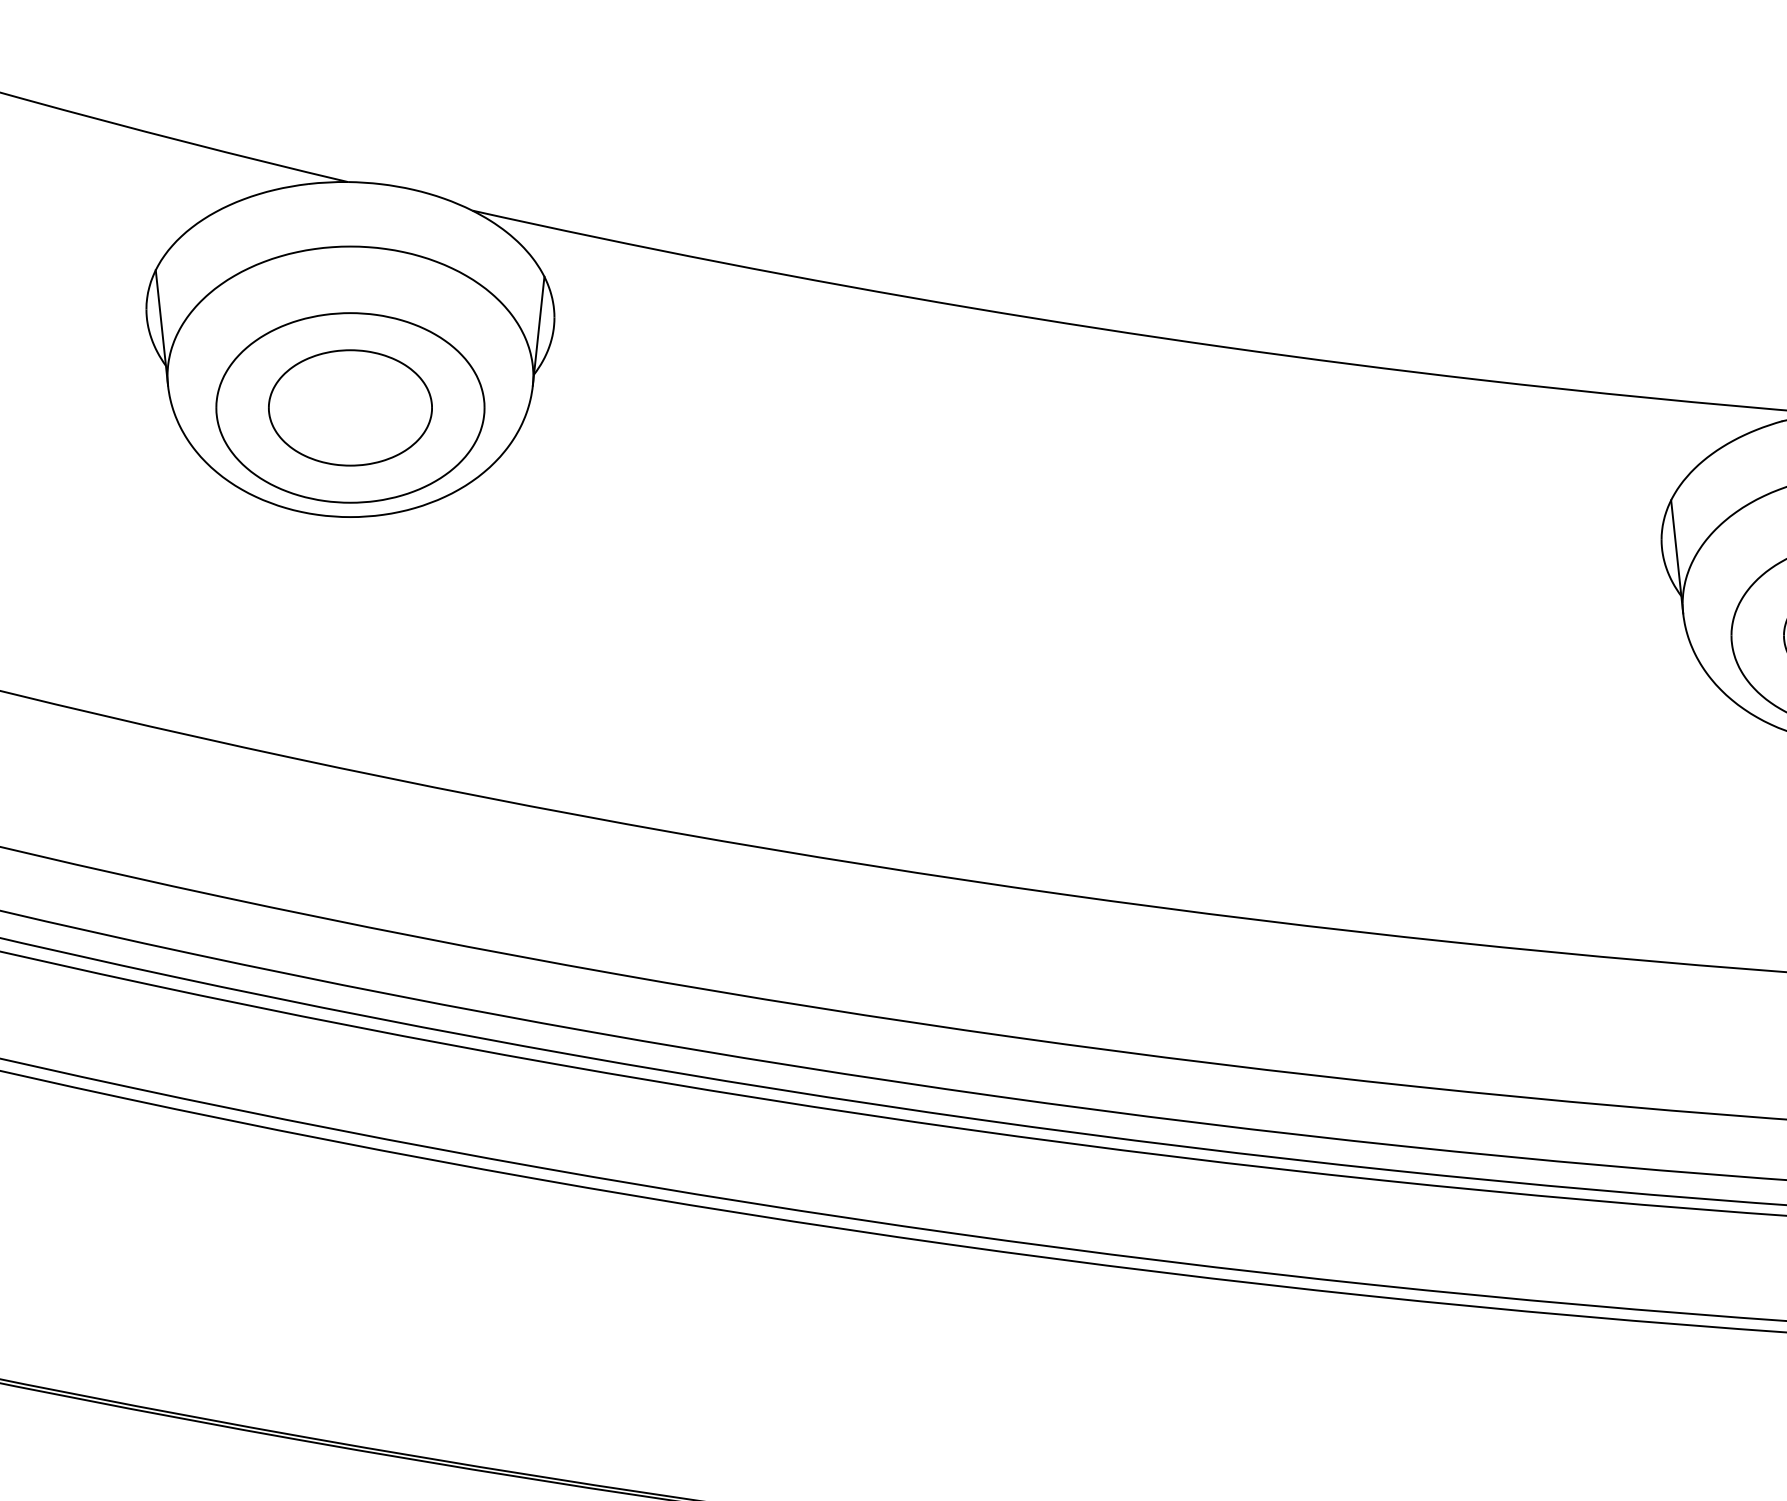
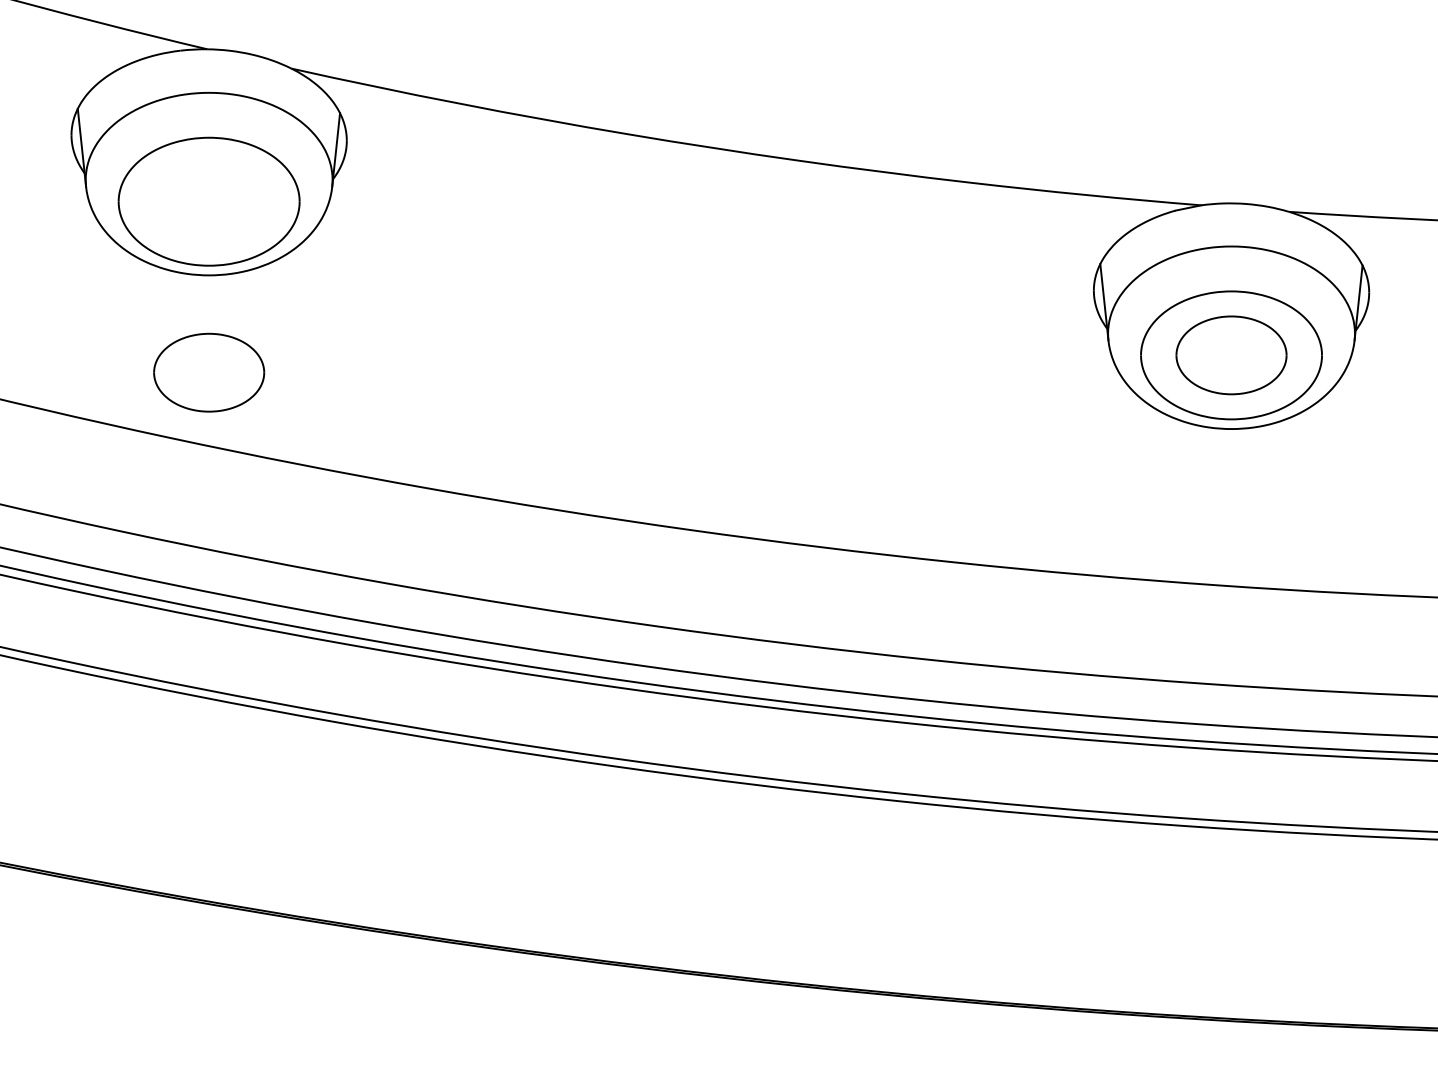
part: (350, 407) -> (209, 372), moved

